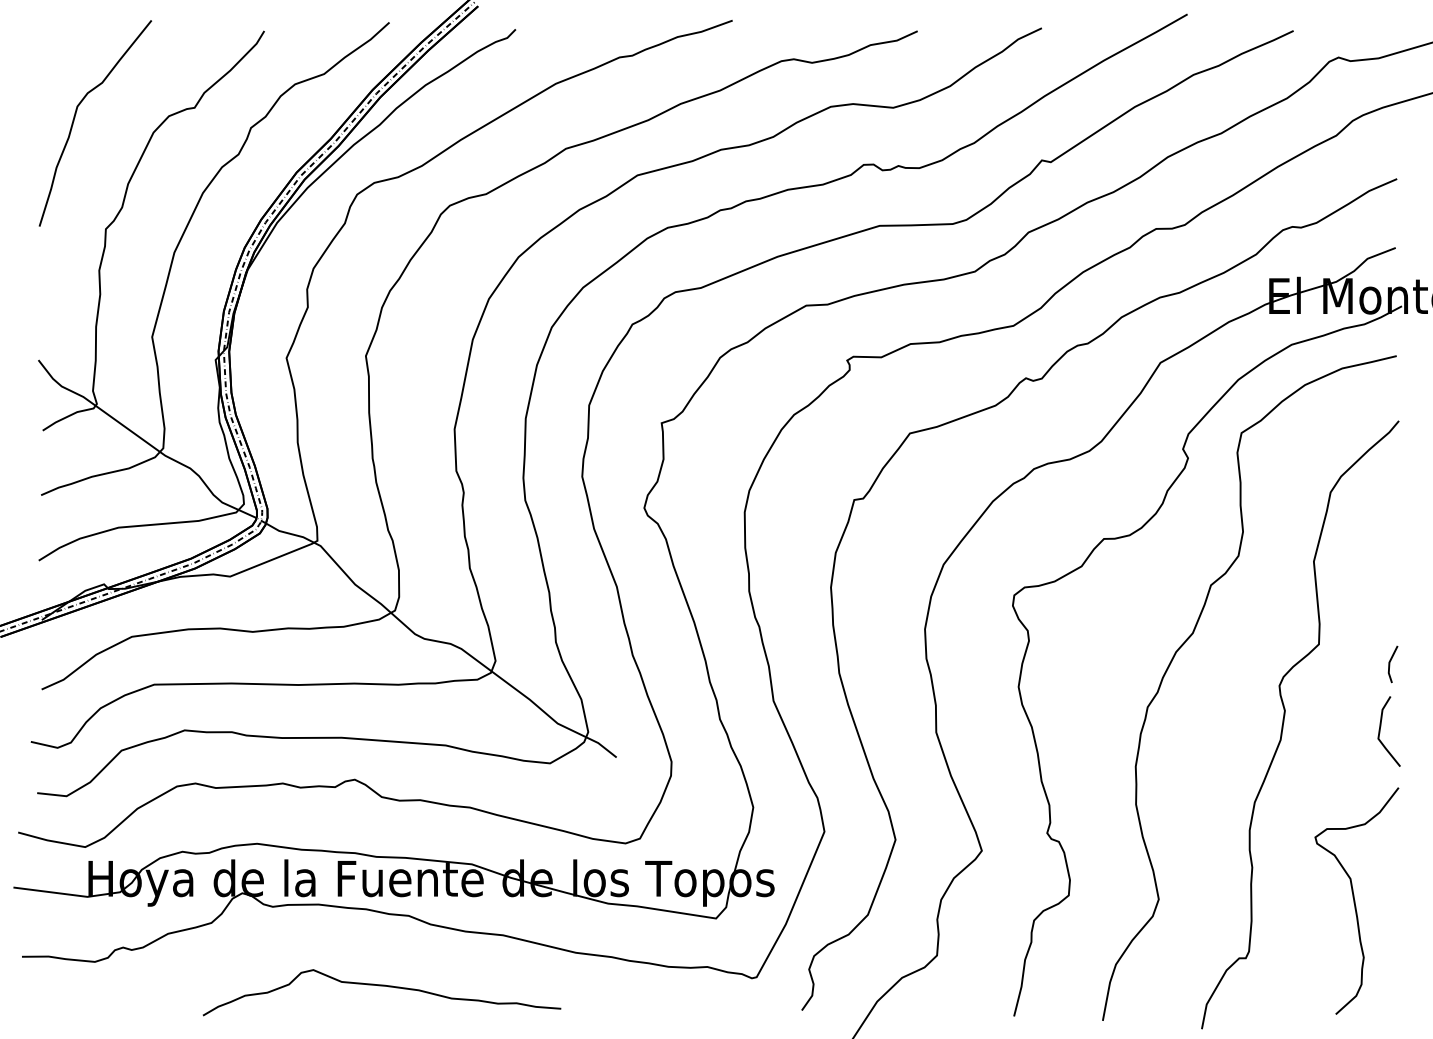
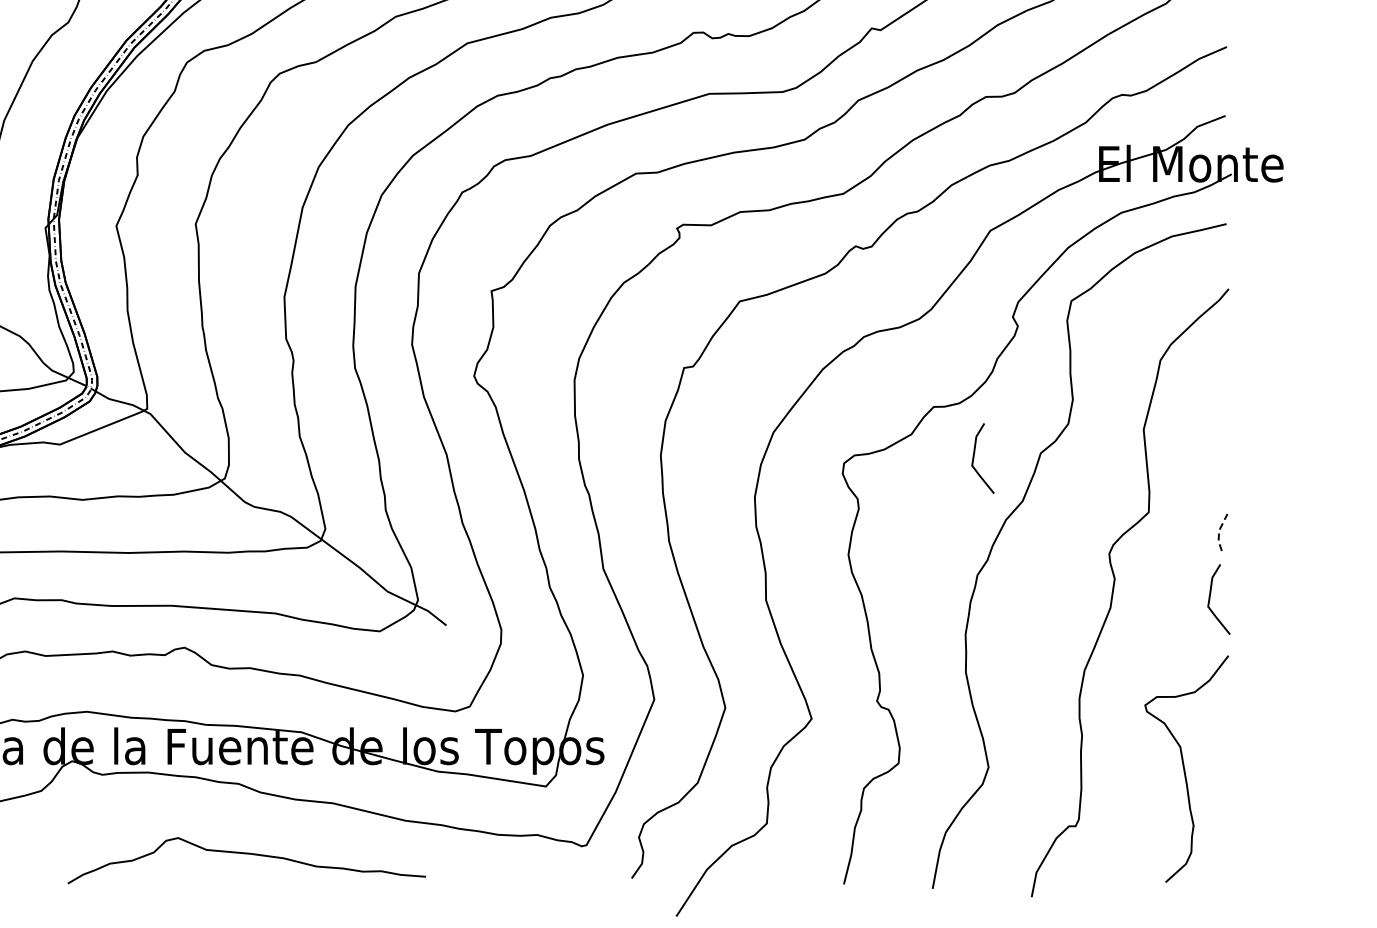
curve: (1144, 590) -> (974, 458), added
line: (1389, 663) -> (1219, 531), solid -> dashed
curve: (381, 986) -> (246, 854), moved

